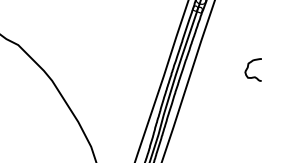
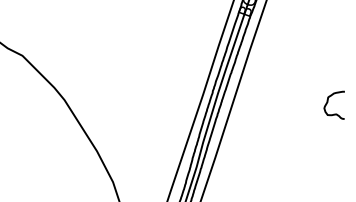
curve: (248, 68) -> (328, 103), moved

